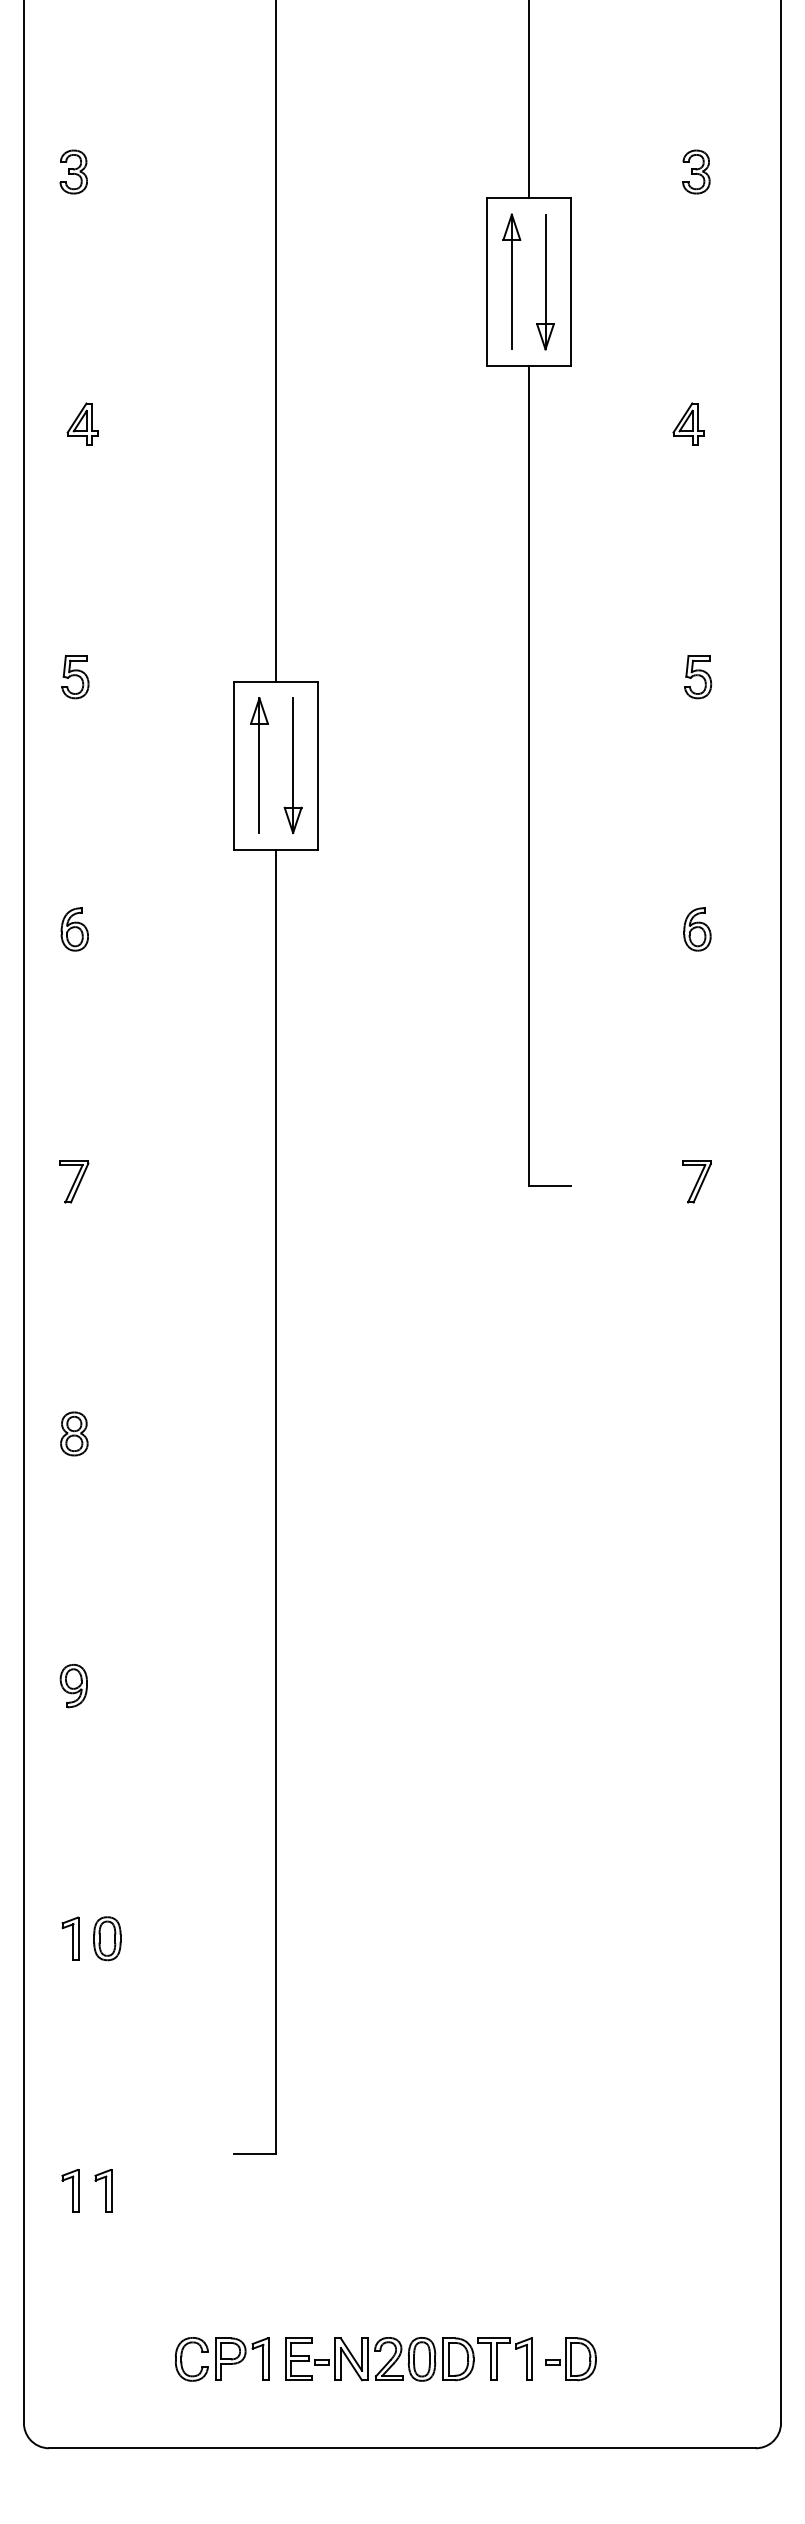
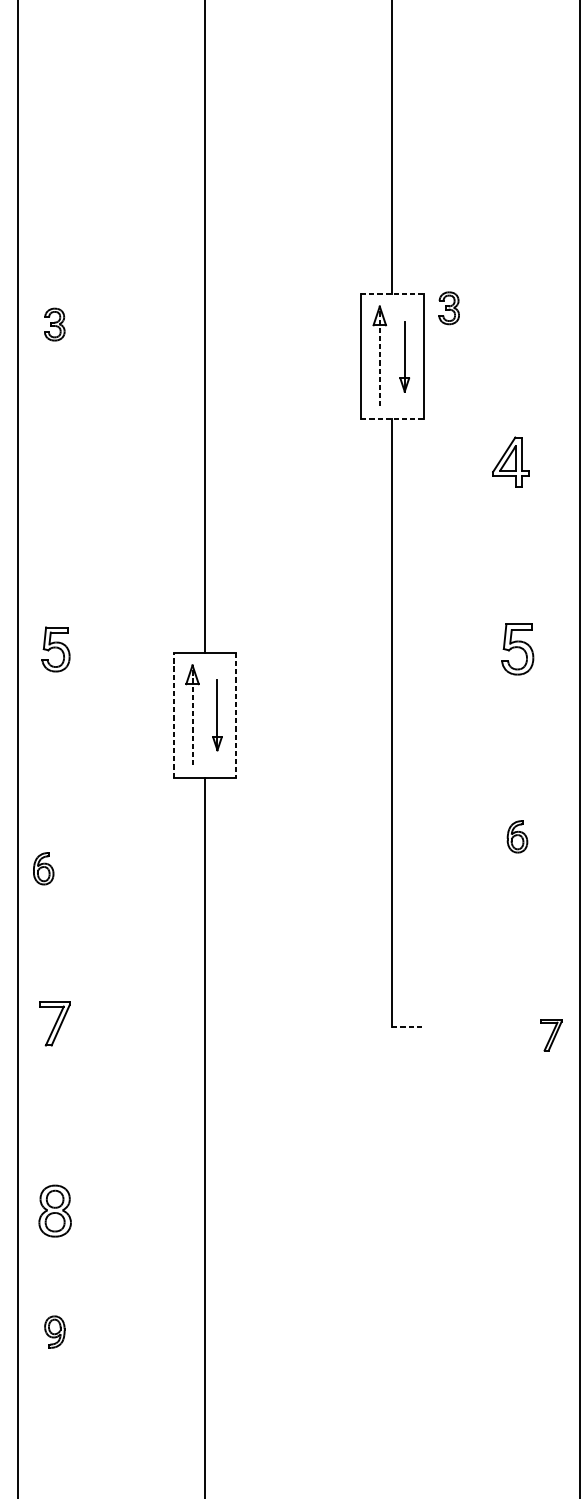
part: (73, 171) -> (54, 324), moved
part: (696, 171) -> (449, 307), moved
line: (529, 197) -> (392, 293), solid -> dashed
line: (511, 281) -> (379, 356), solid -> dashed
part: (545, 282) -> (404, 356), size x0.7
line: (528, 366) -> (392, 419), solid -> dashed
part: (82, 423) -> (61, 461), removed
part: (688, 423) -> (510, 461), size x1.6
part: (75, 677) -> (56, 649), size x1.4
part: (698, 677) -> (518, 649), size x1.6
line: (234, 765) -> (174, 715), solid -> dashed
line: (259, 765) -> (192, 715), solid -> dashed
part: (292, 765) -> (217, 715), size x0.7
line: (318, 766) -> (236, 715), solid -> dashed
part: (74, 929) -> (43, 868), moved
part: (74, 1181) -> (55, 1023), size x1.4
part: (696, 1181) -> (550, 1034), moved
line: (550, 1186) -> (408, 1027), solid -> dashed
part: (74, 1433) -> (55, 1210), size x1.6
part: (73, 1686) -> (54, 1332), moved

